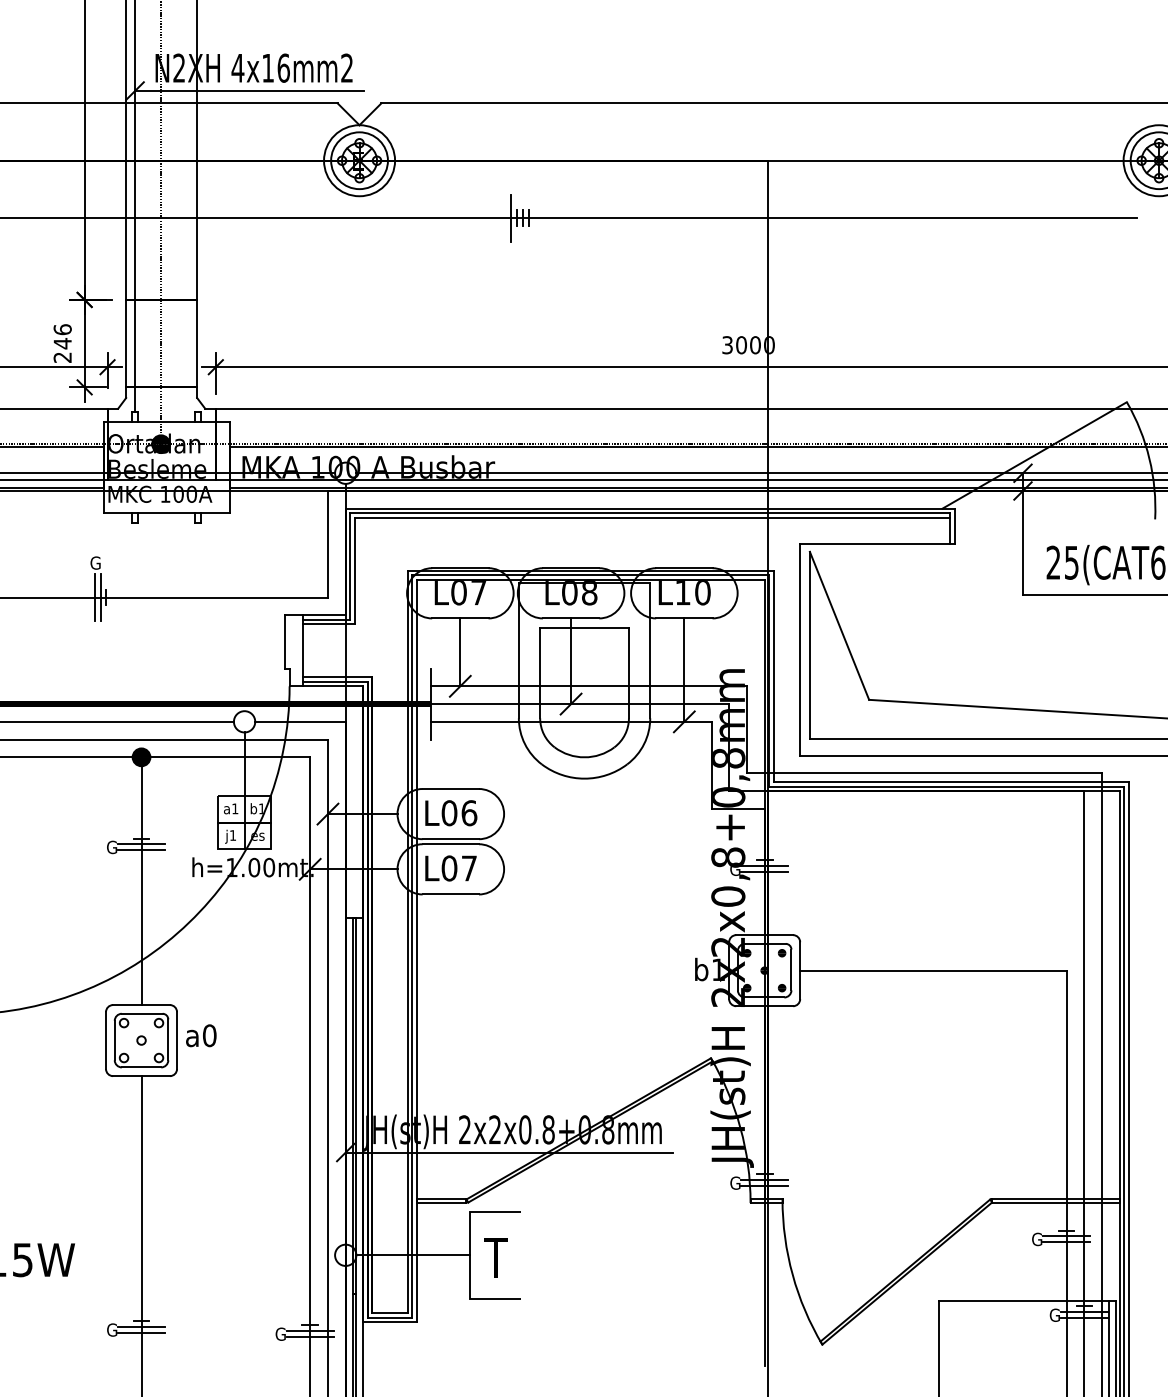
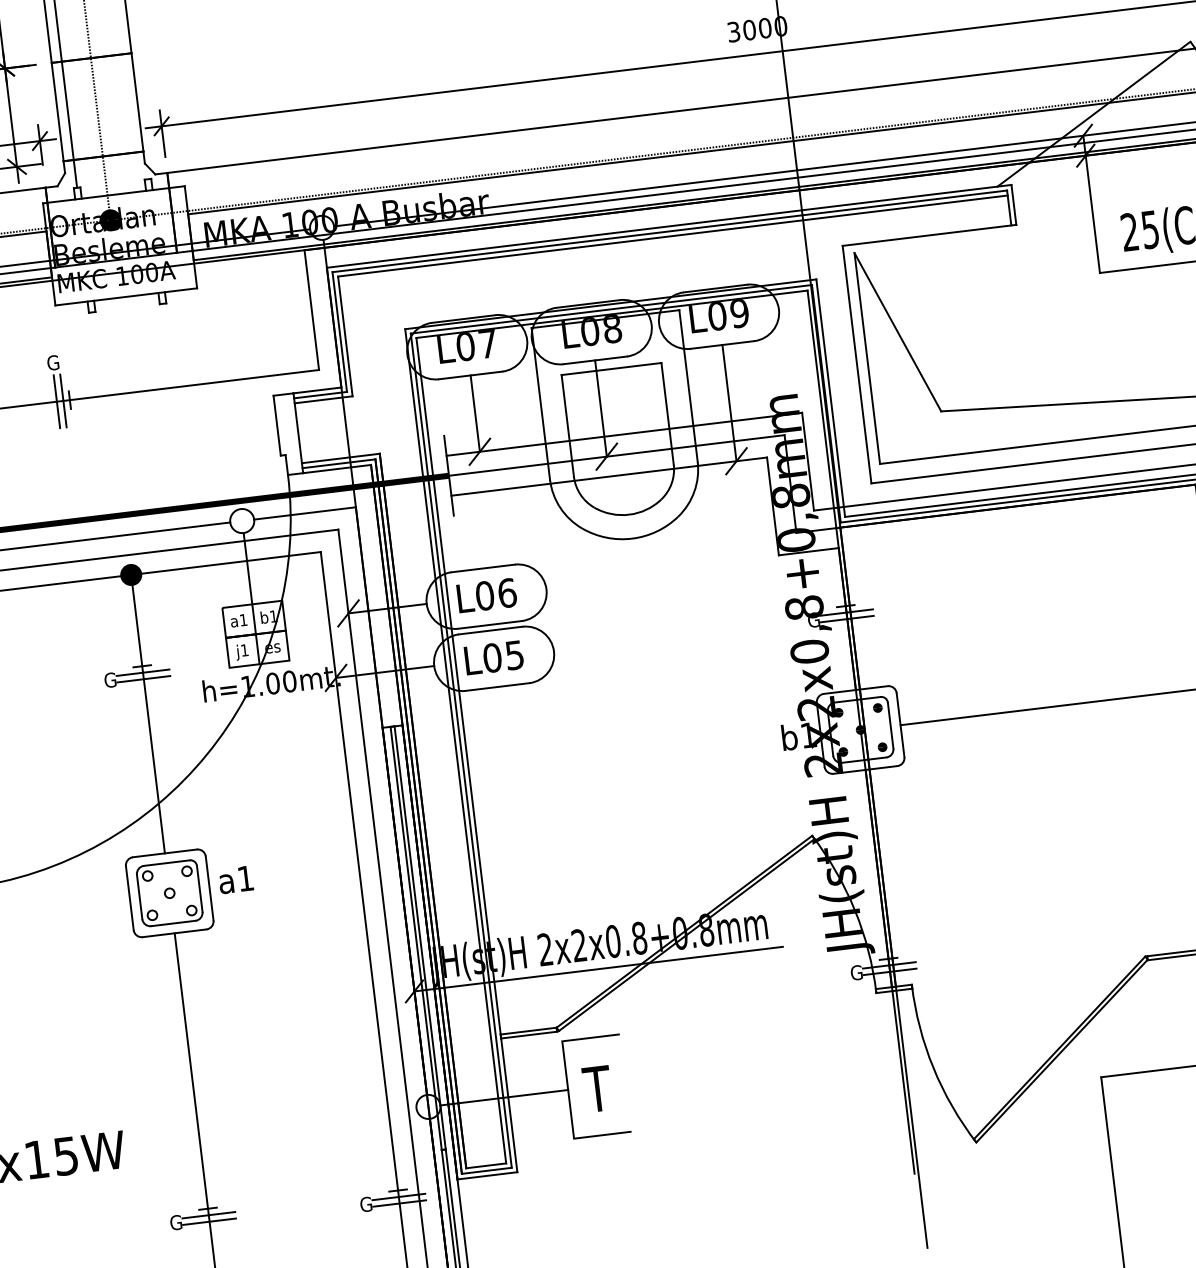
text: (692, 593) -> (728, 315), L10 -> L09
text: (469, 868) -> (514, 655), L07 -> L05
text: (209, 1035) -> (245, 878), a0 -> a1

